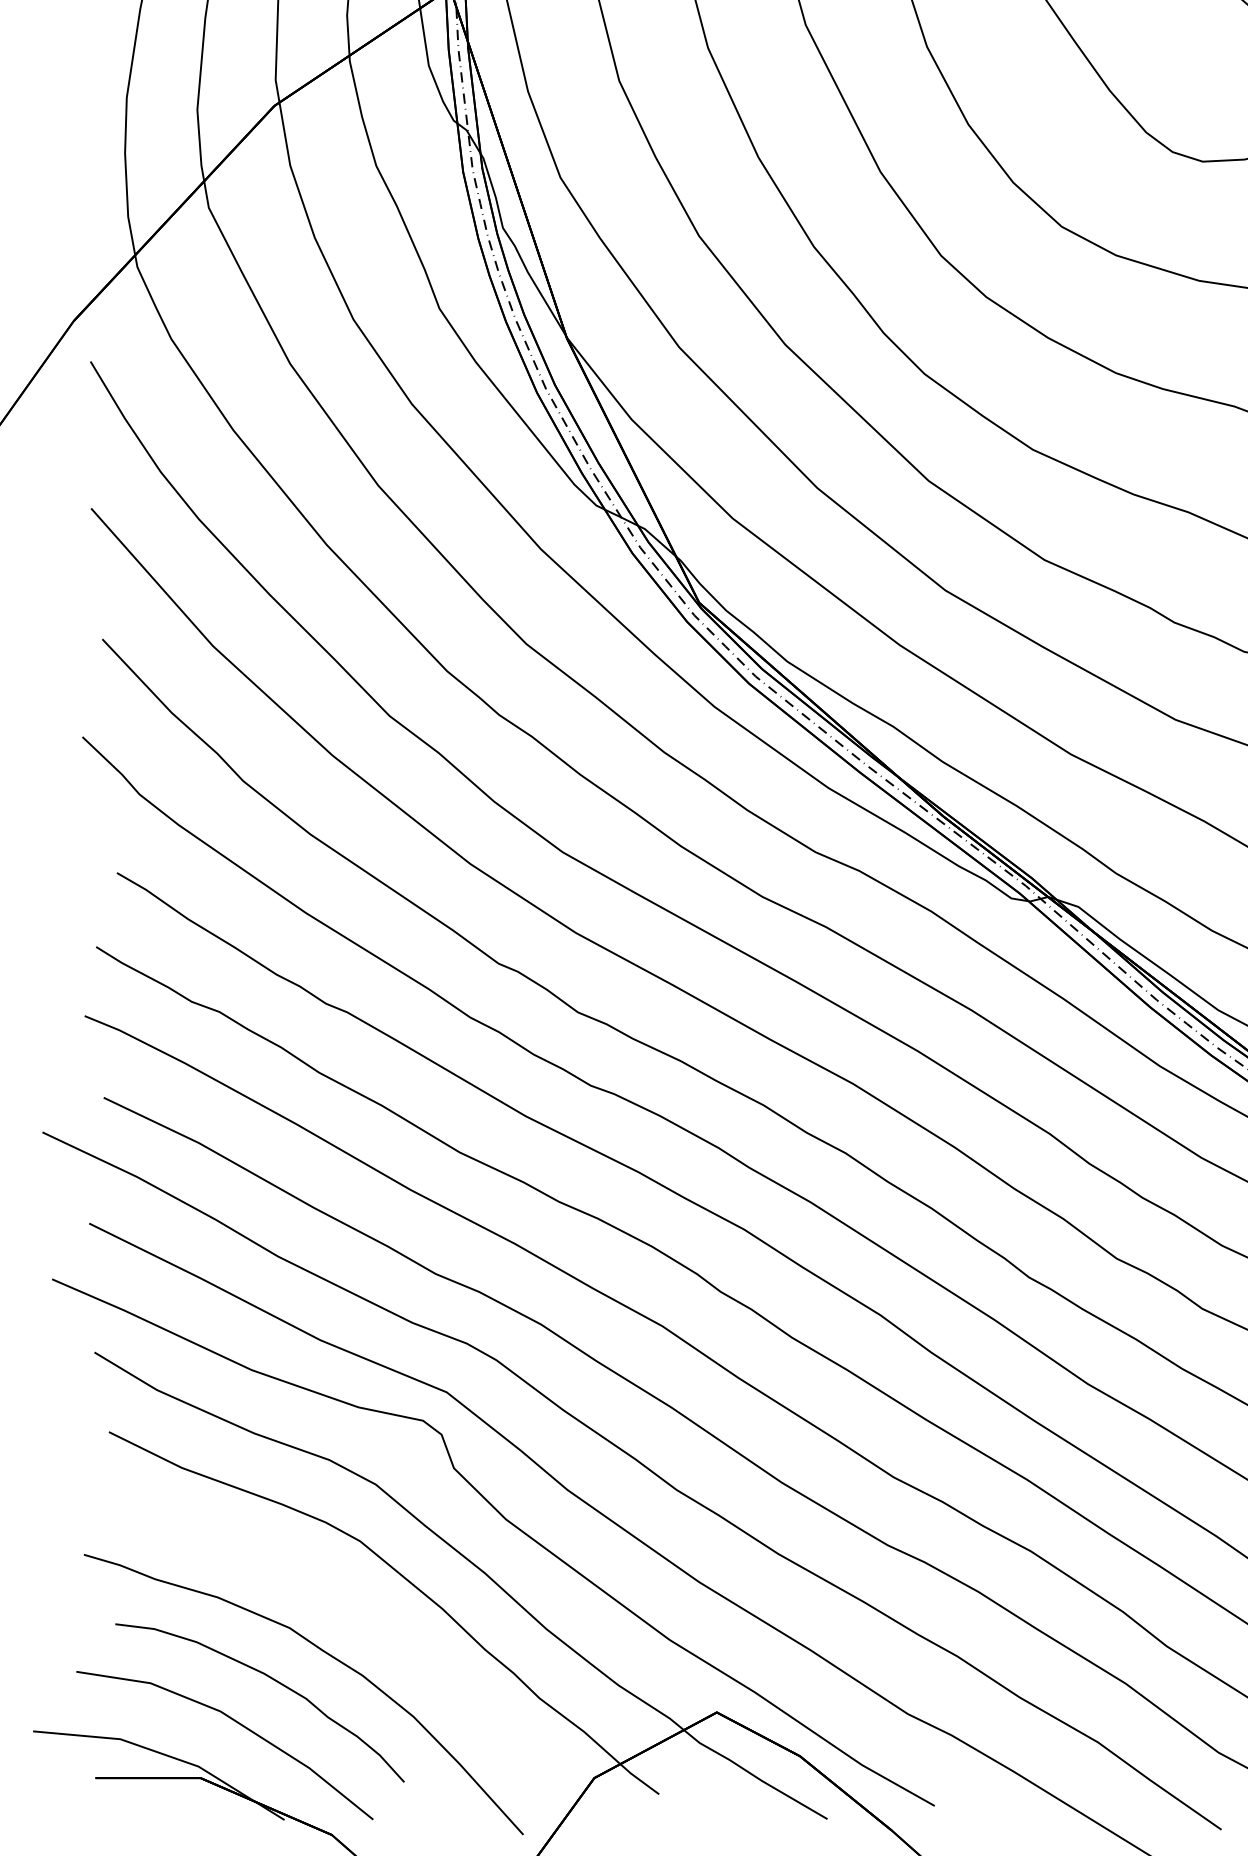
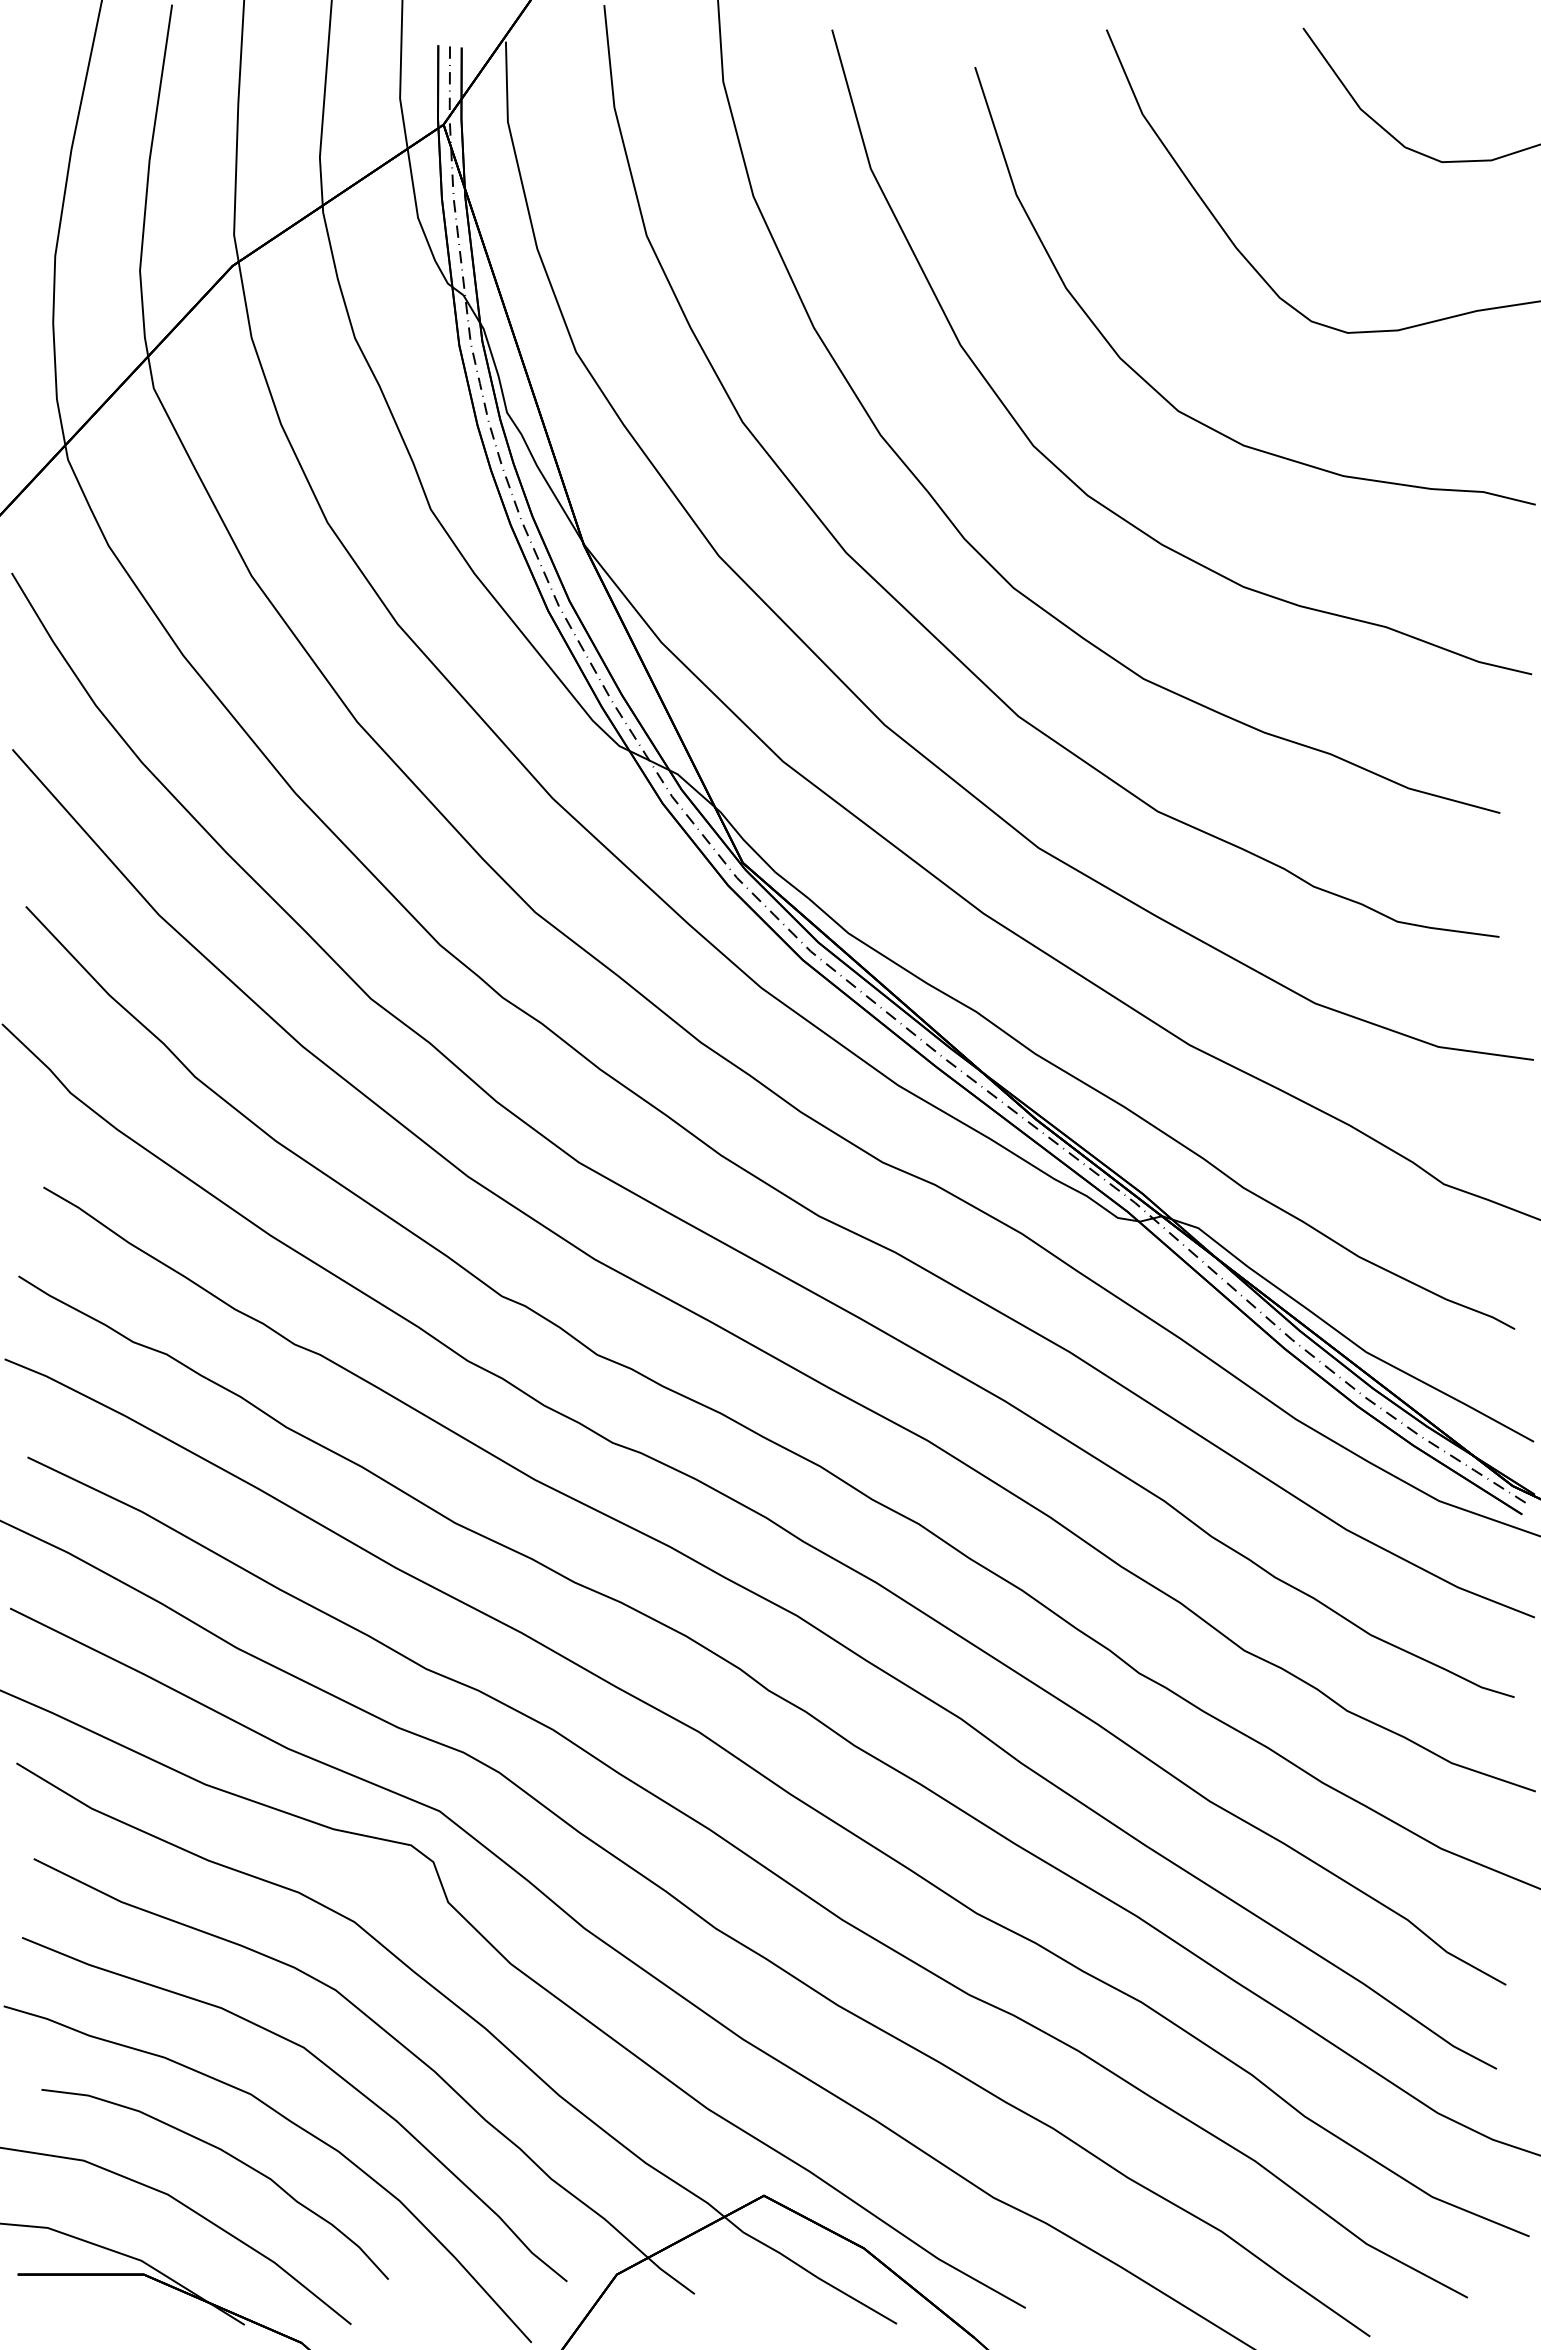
curve: (355, 1607) -> (329, 2069), added

